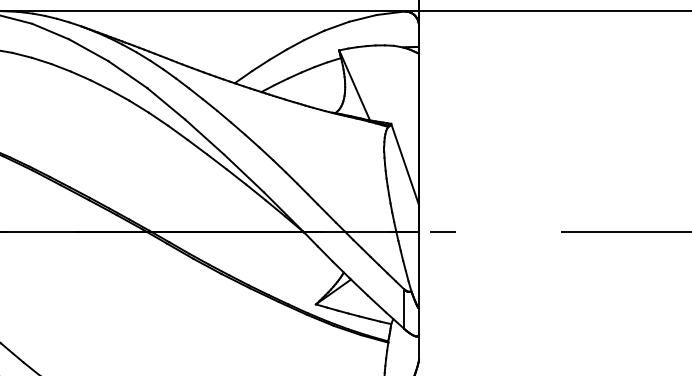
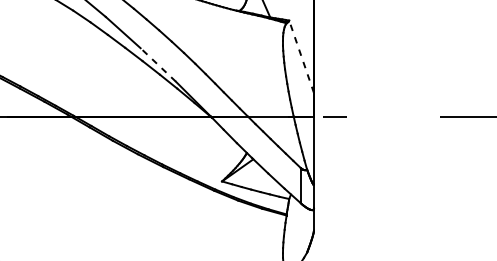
line: (405, 164) -> (301, 56), solid -> dashed
line: (243, 173) -> (157, 64), solid -> dashed

